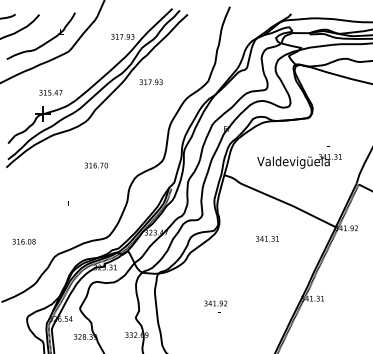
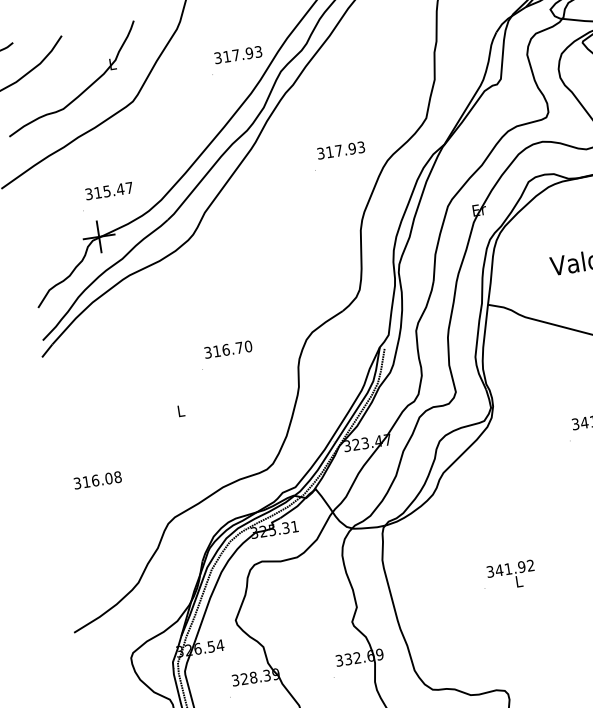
text: (150, 82) -> (339, 151), moved
text: (96, 165) -> (228, 349), moved
text: (23, 241) -> (96, 480), moved

